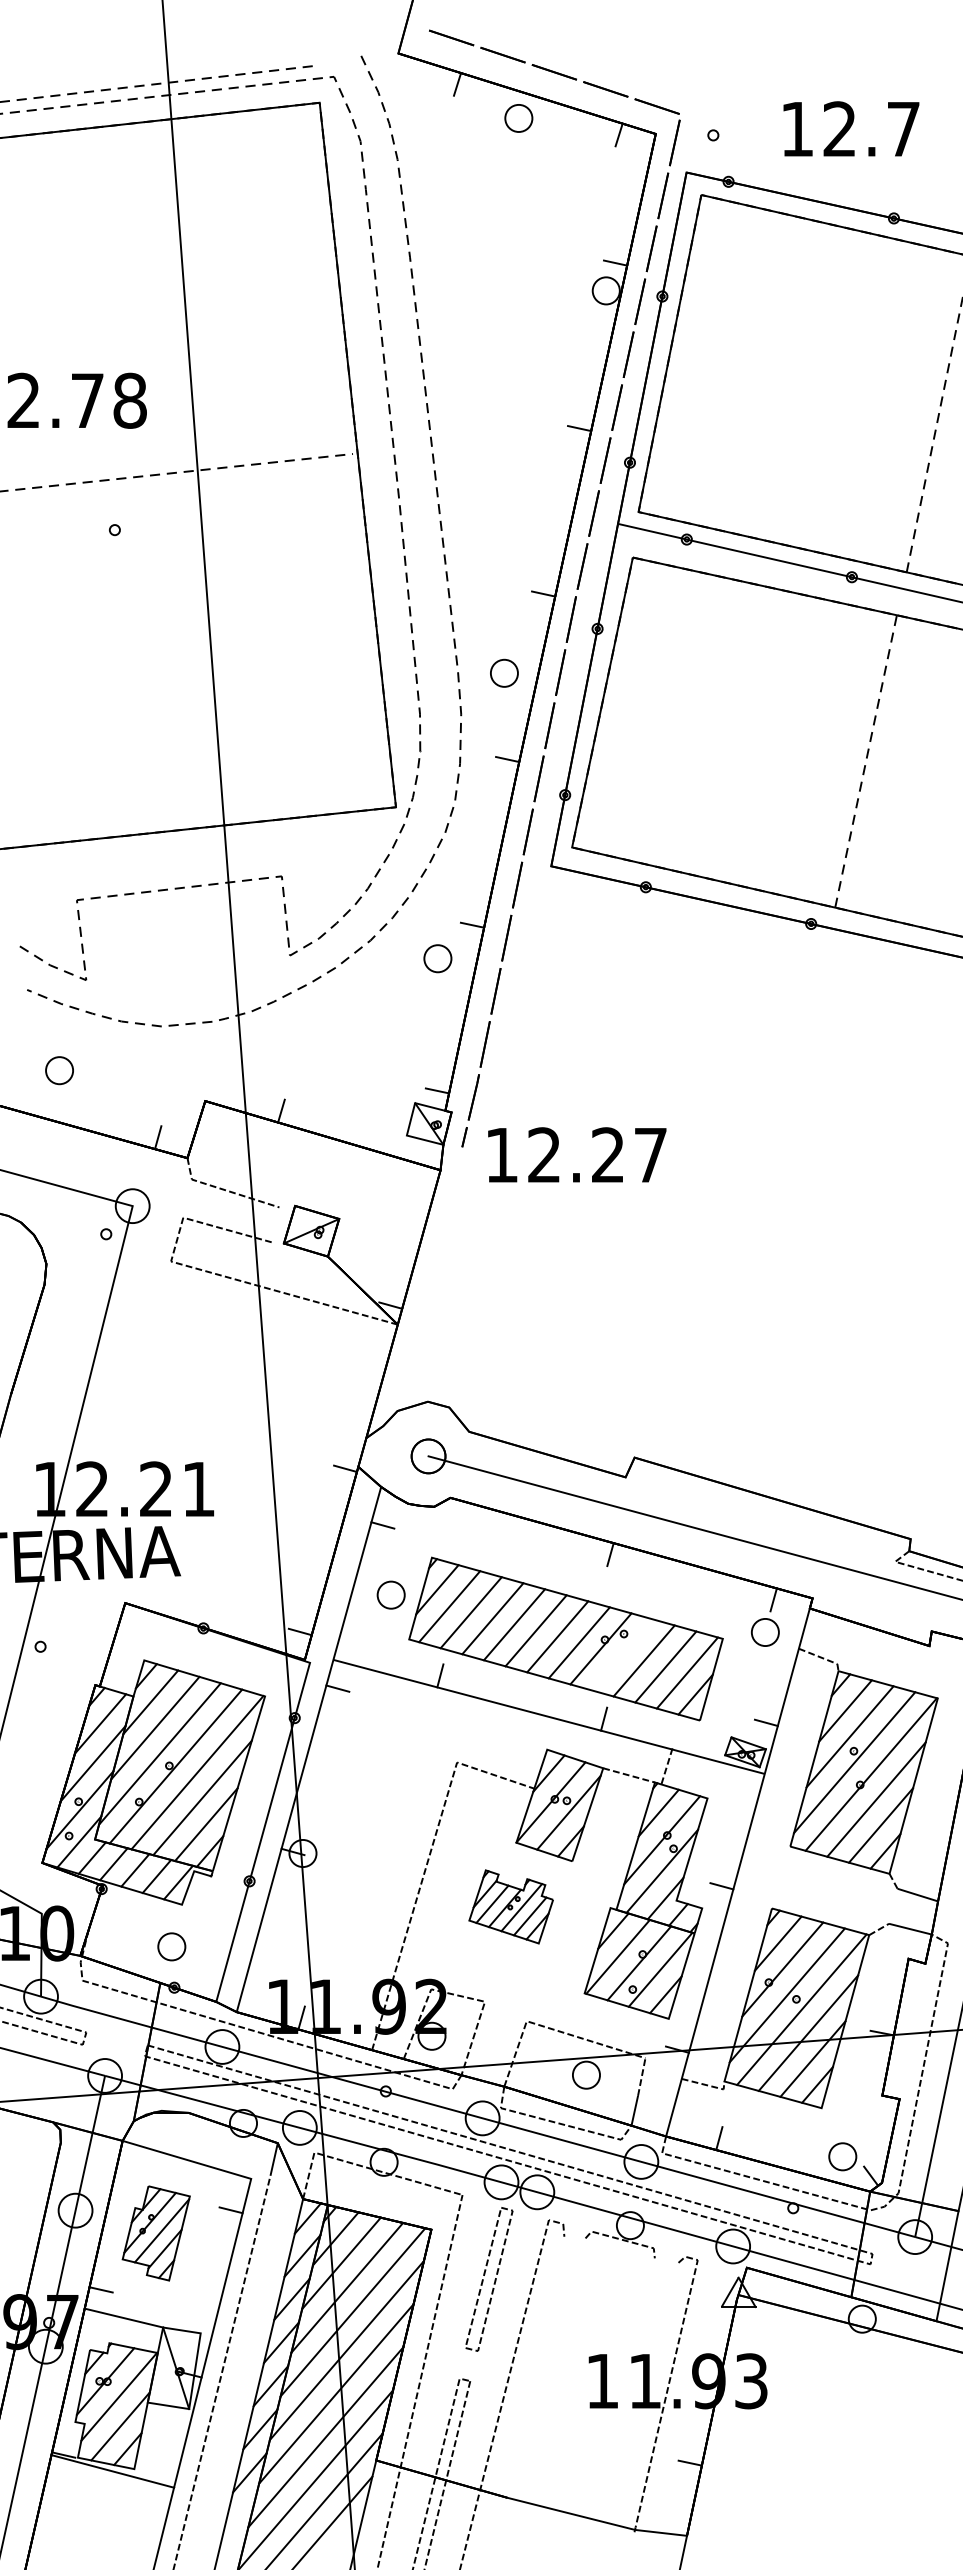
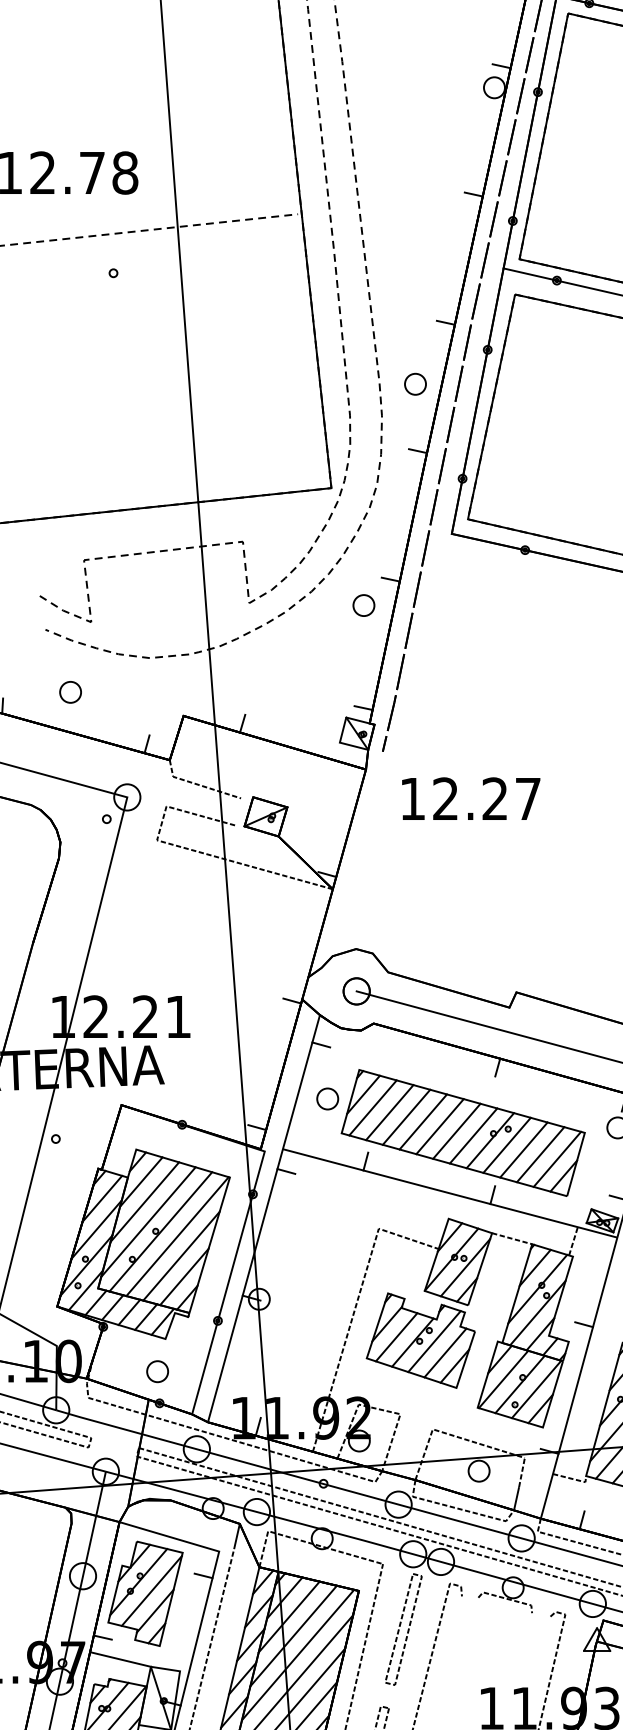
text: (577, 1154) -> (471, 798), moved
line: (622, 1654) -> (507, 1145), added
line: (666, 1765) -> (572, 1241), moved
part: (510, 1906) -> (420, 1340), size x1.67
part: (156, 2233) -> (145, 1593), size x1.43

